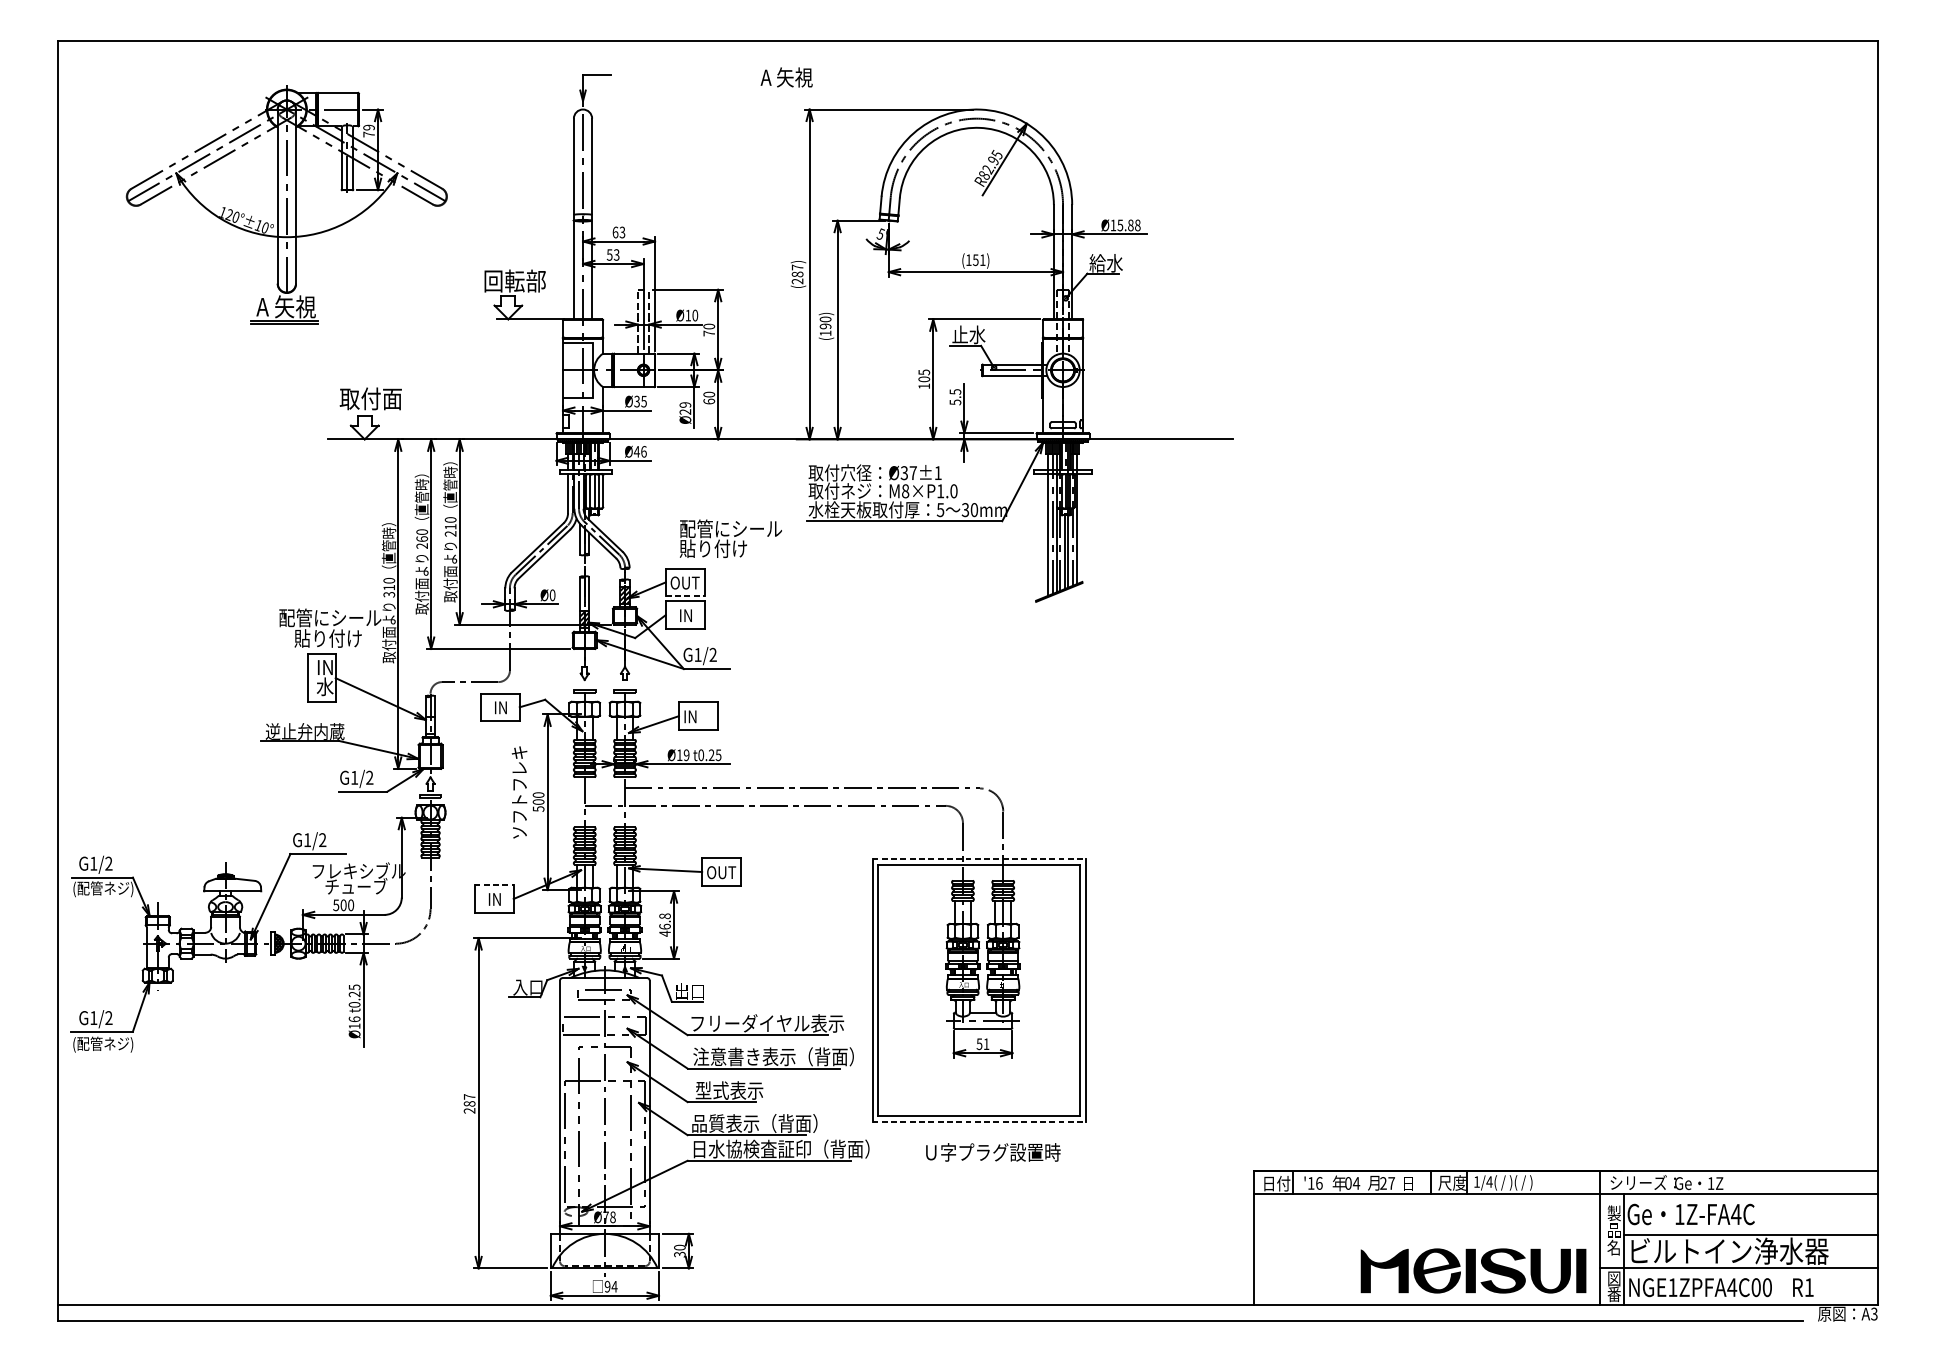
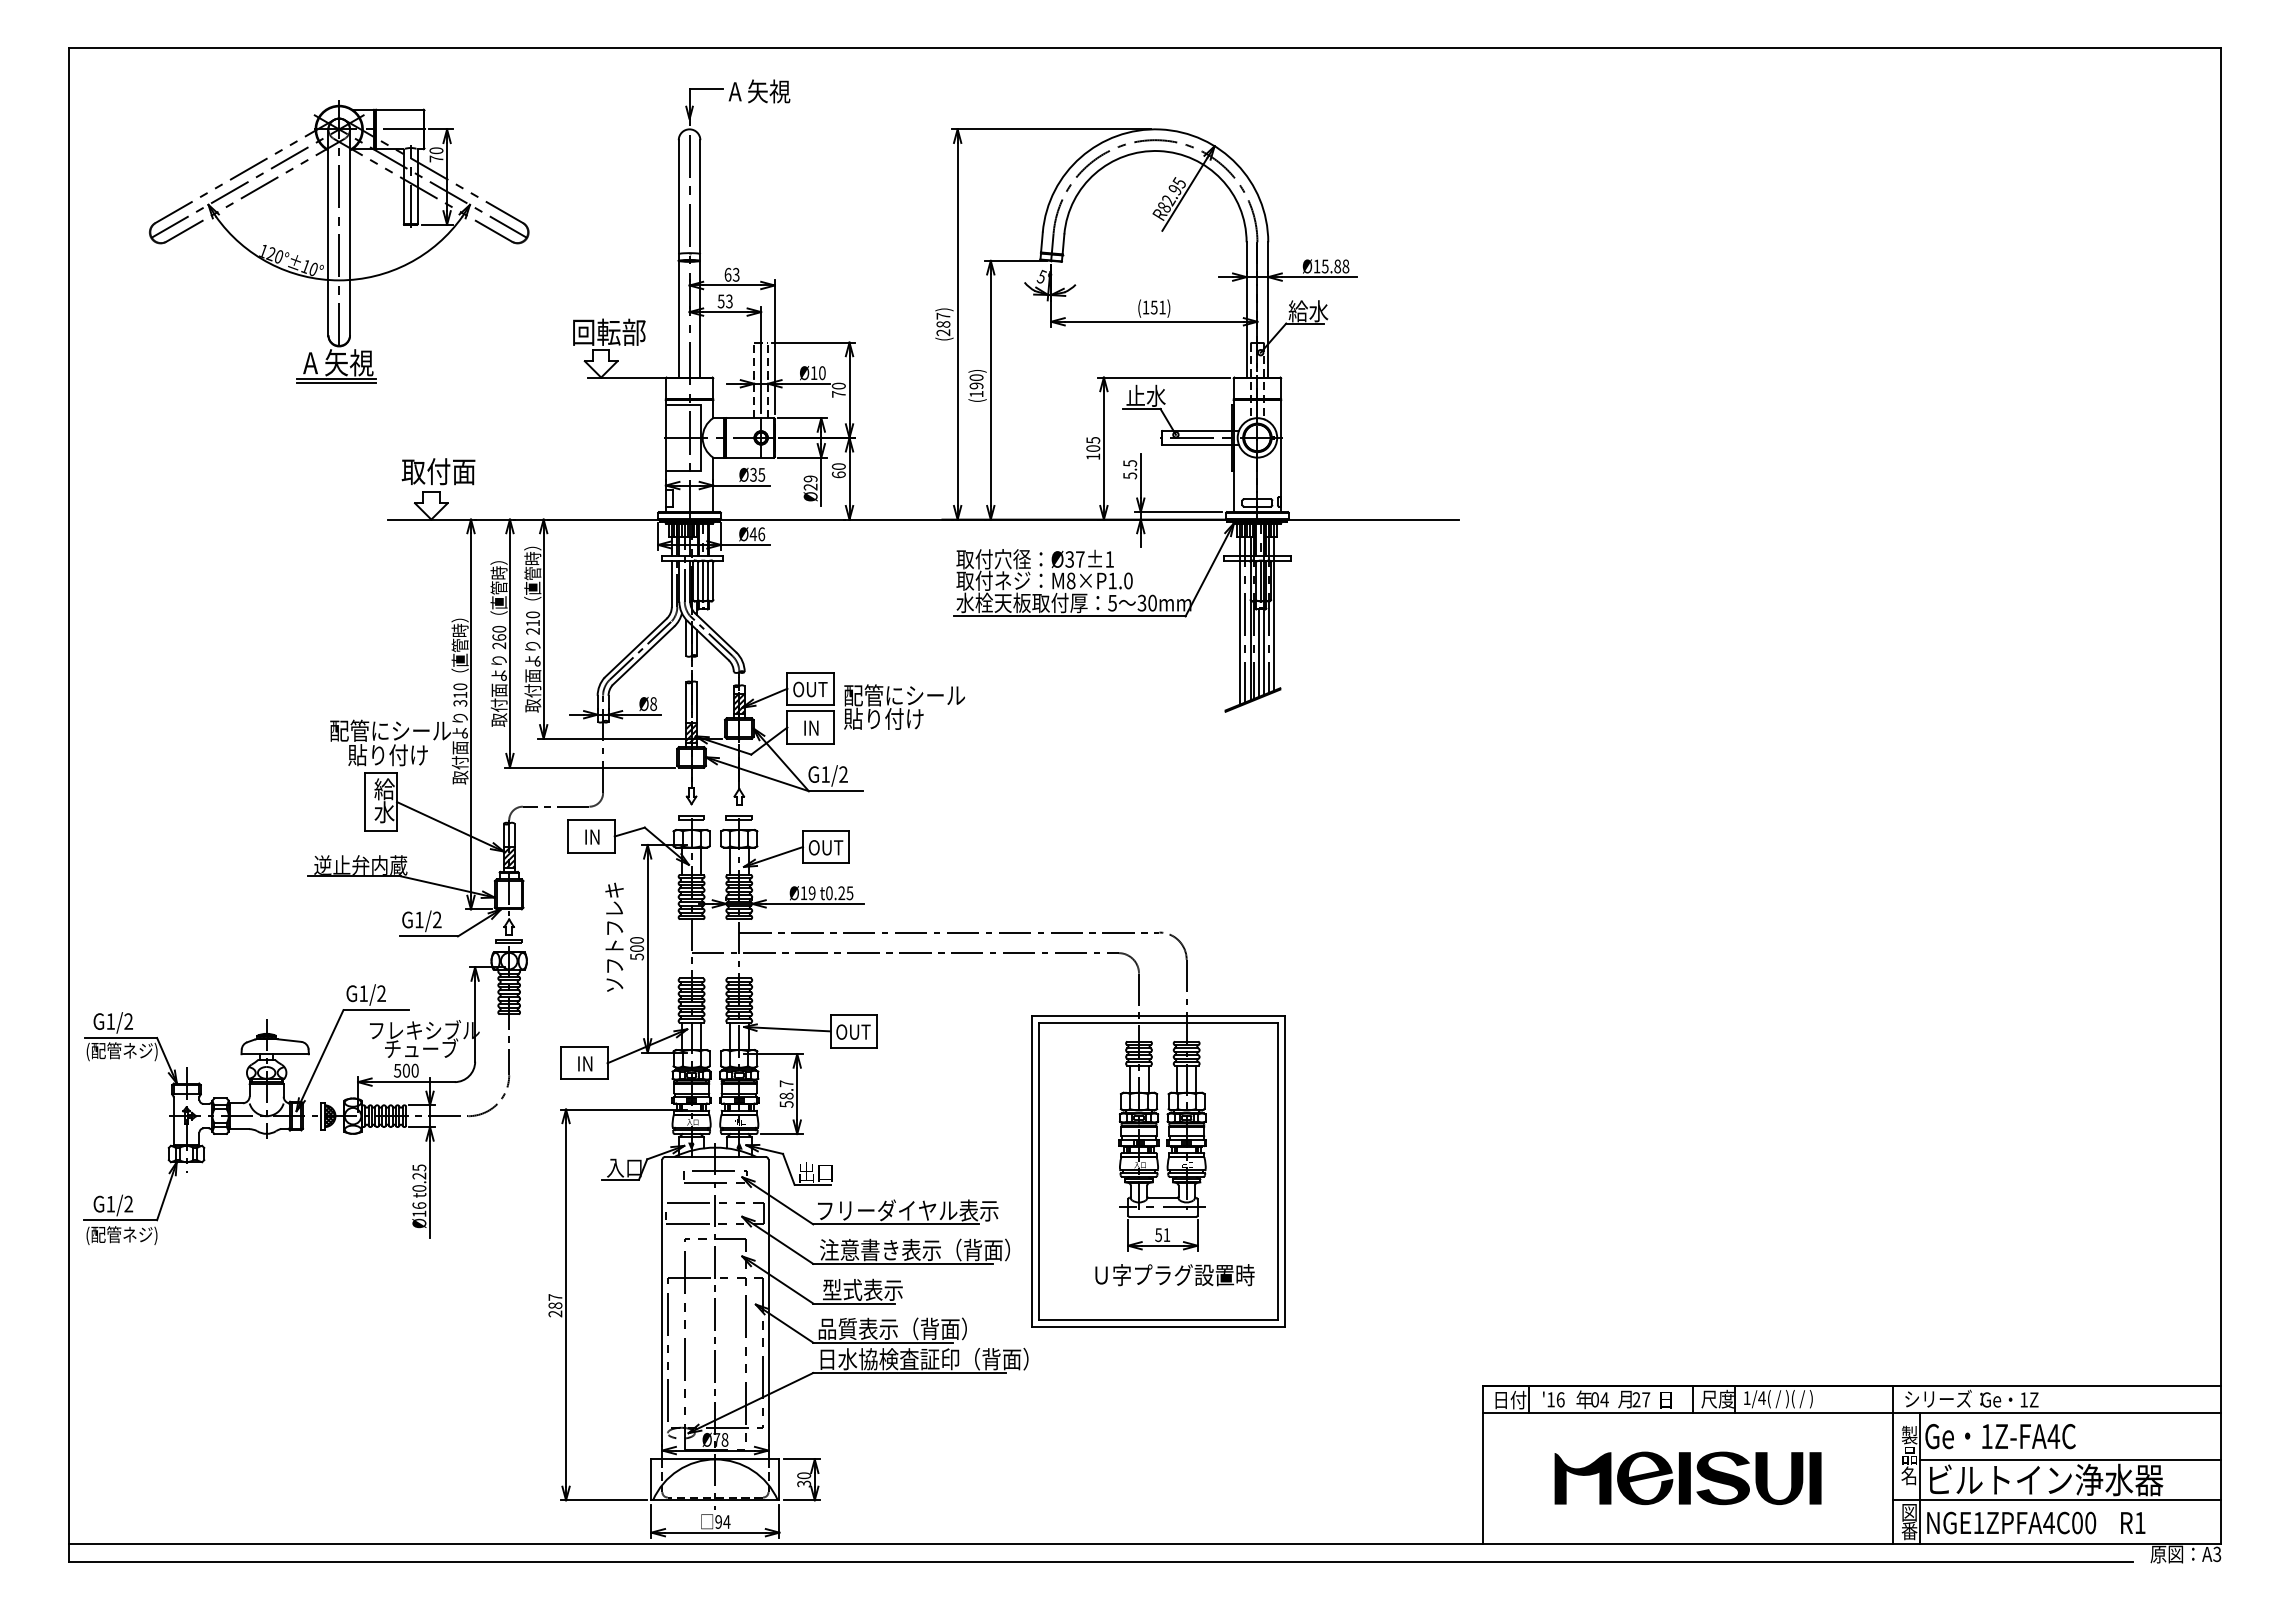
text: (786, 77) -> (759, 91), moved
text: (369, 127) -> (436, 150), 79 -> 70
text: (730, 538) -> (904, 706), moved
text: (552, 594) -> (653, 703), Ø0 -> Ø8
line: (686, 595) -> (811, 704), dashed -> solid
text: (325, 667) -> (384, 789), IN -> 給
text: (697, 716) -> (825, 847), IN -> OUT
hatch: (429, 725) -> (508, 857), added
line: (979, 858) -> (1158, 1015), dashed -> solid
line: (494, 885) -> (584, 1047), dashed -> solid
text: (664, 925) -> (786, 1094), 46.8 -> 58.7
line: (979, 1121) -> (1158, 1326), dashed -> solid
text: (992, 1152) -> (1174, 1275), moved
part: (1473, 1271) -> (1687, 1478), moved

